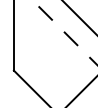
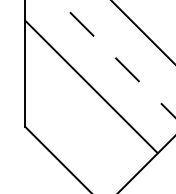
line: (50, 48) -> (90, 87), added

